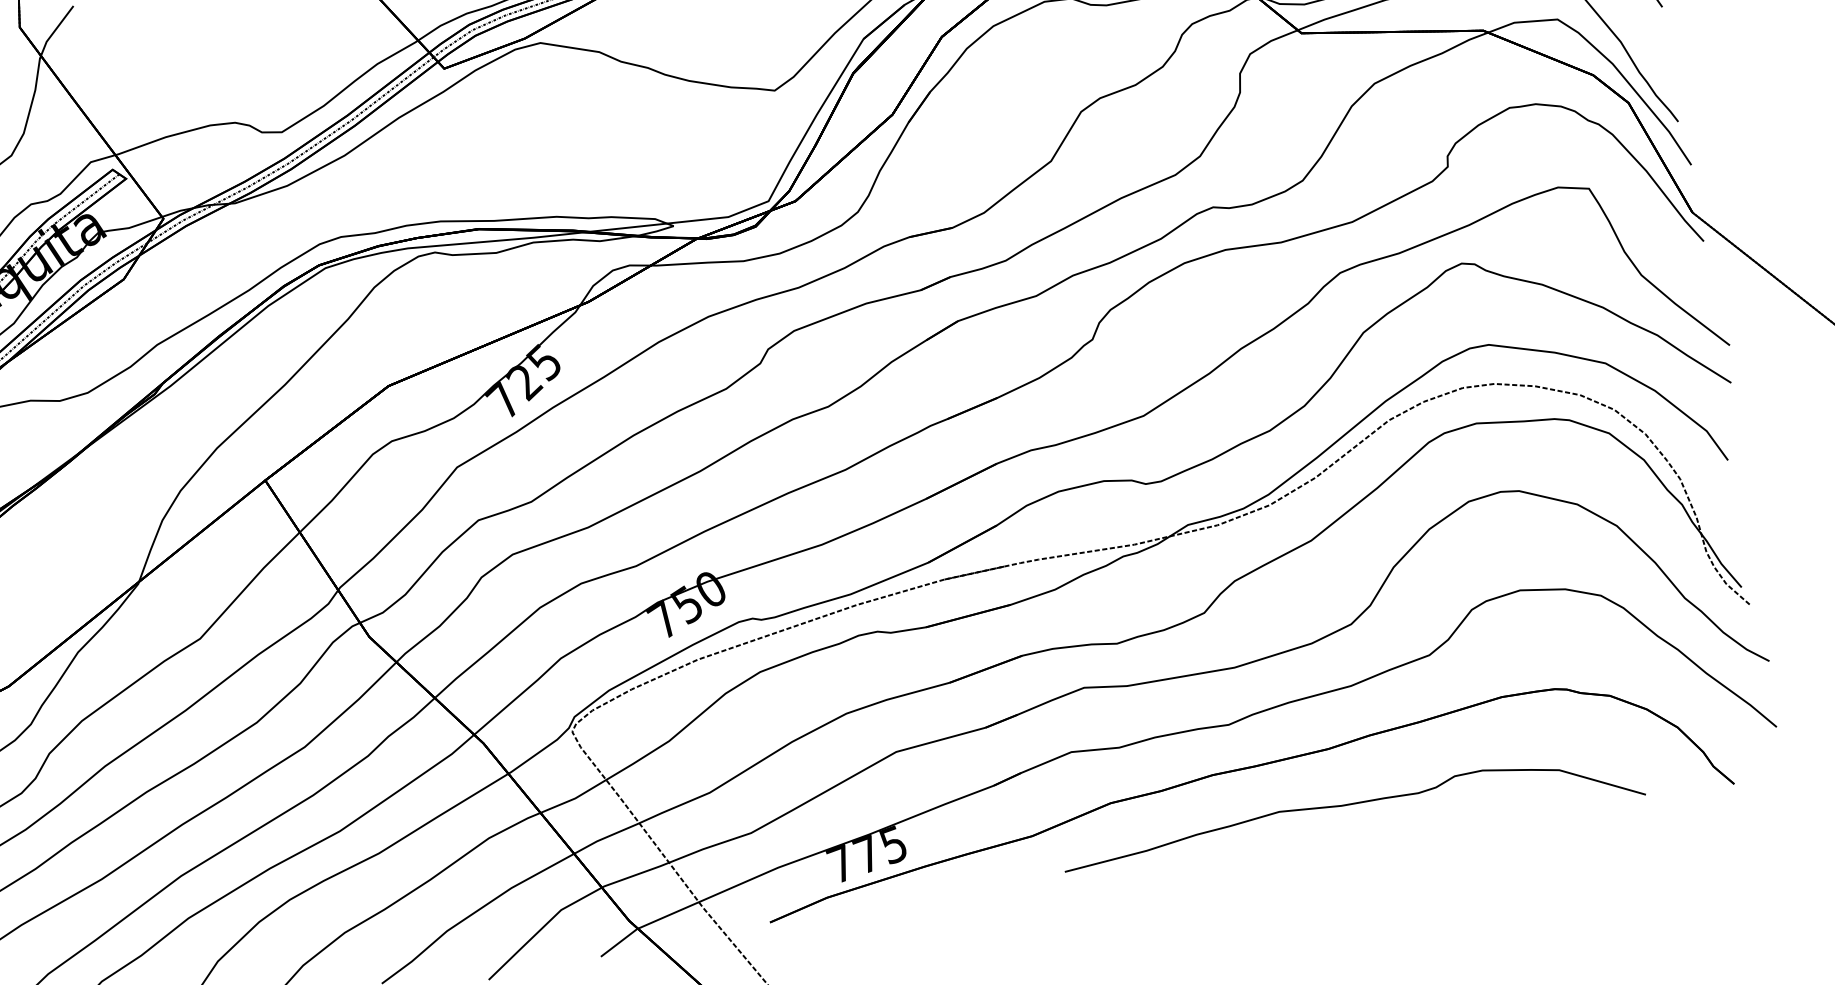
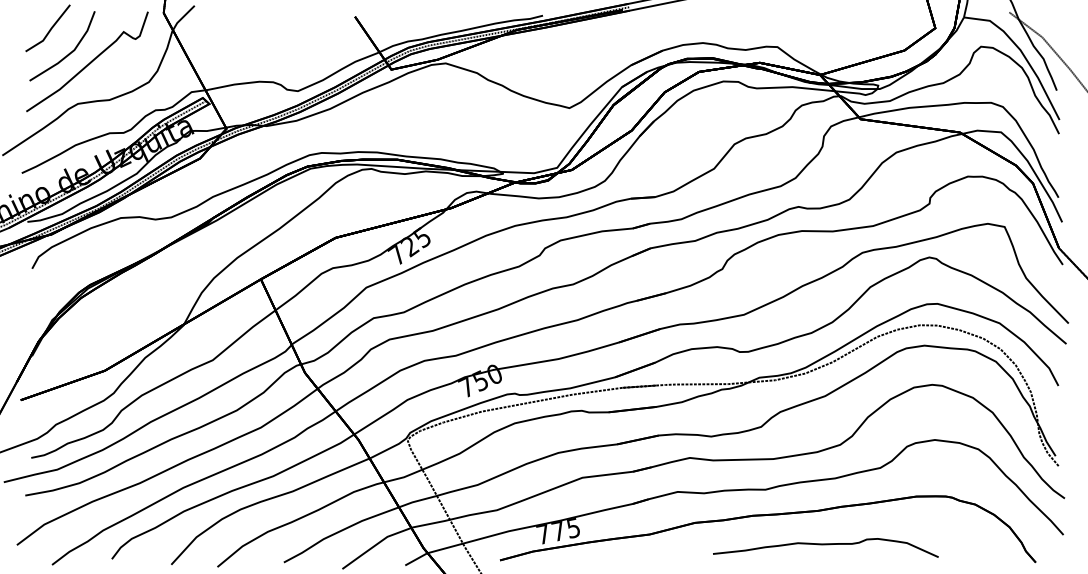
part: (1351, 812) -> (825, 547), size x0.7

